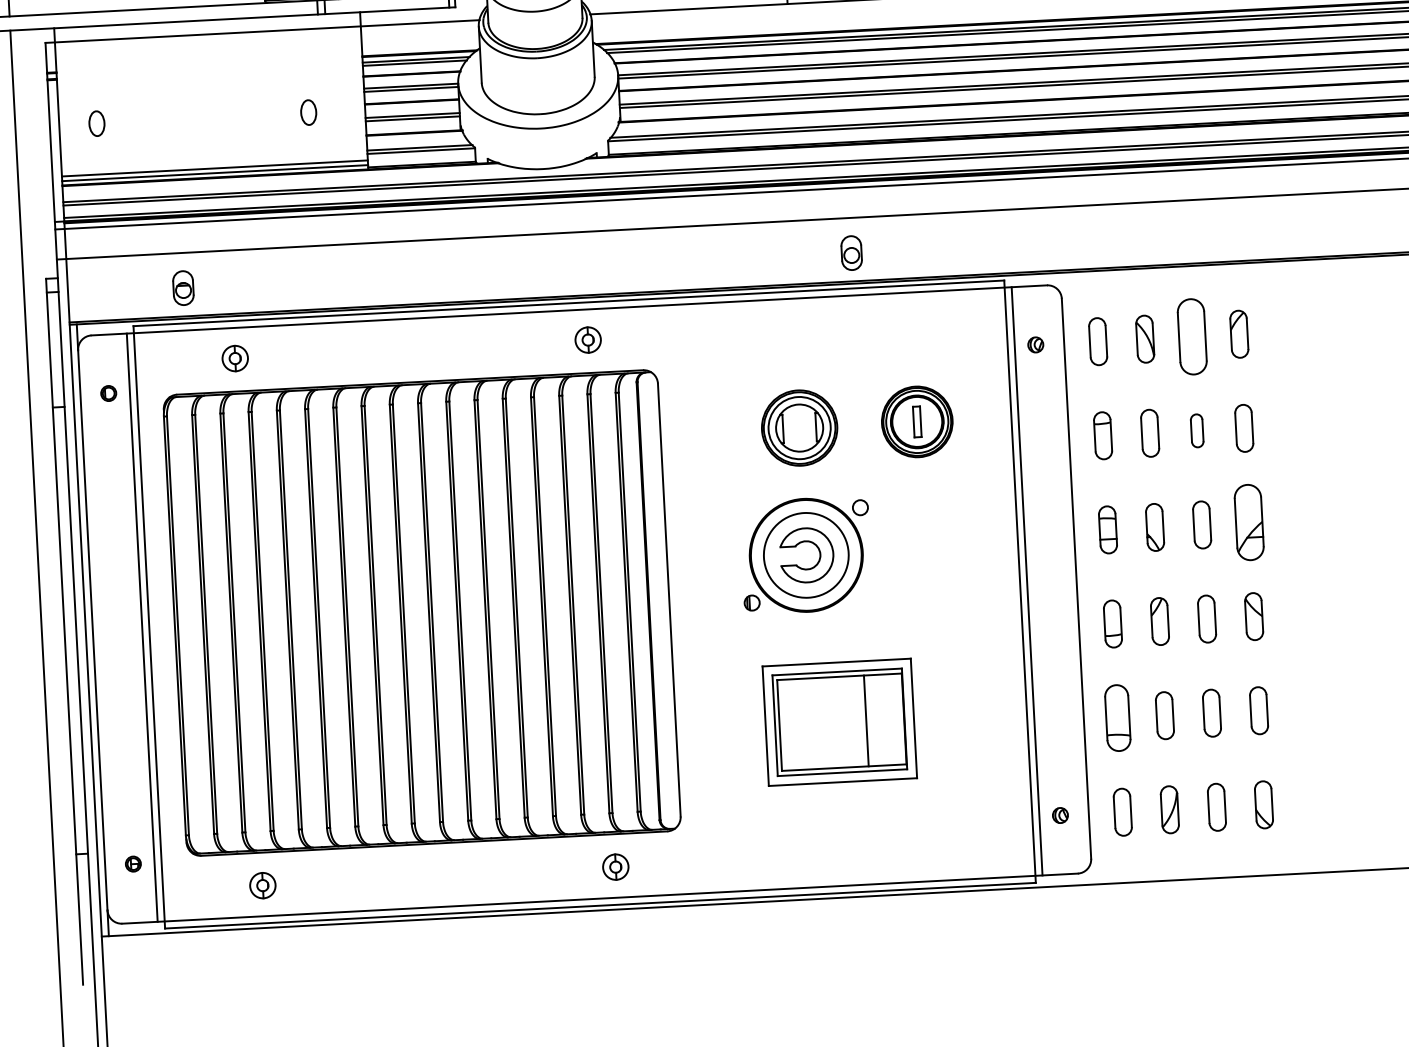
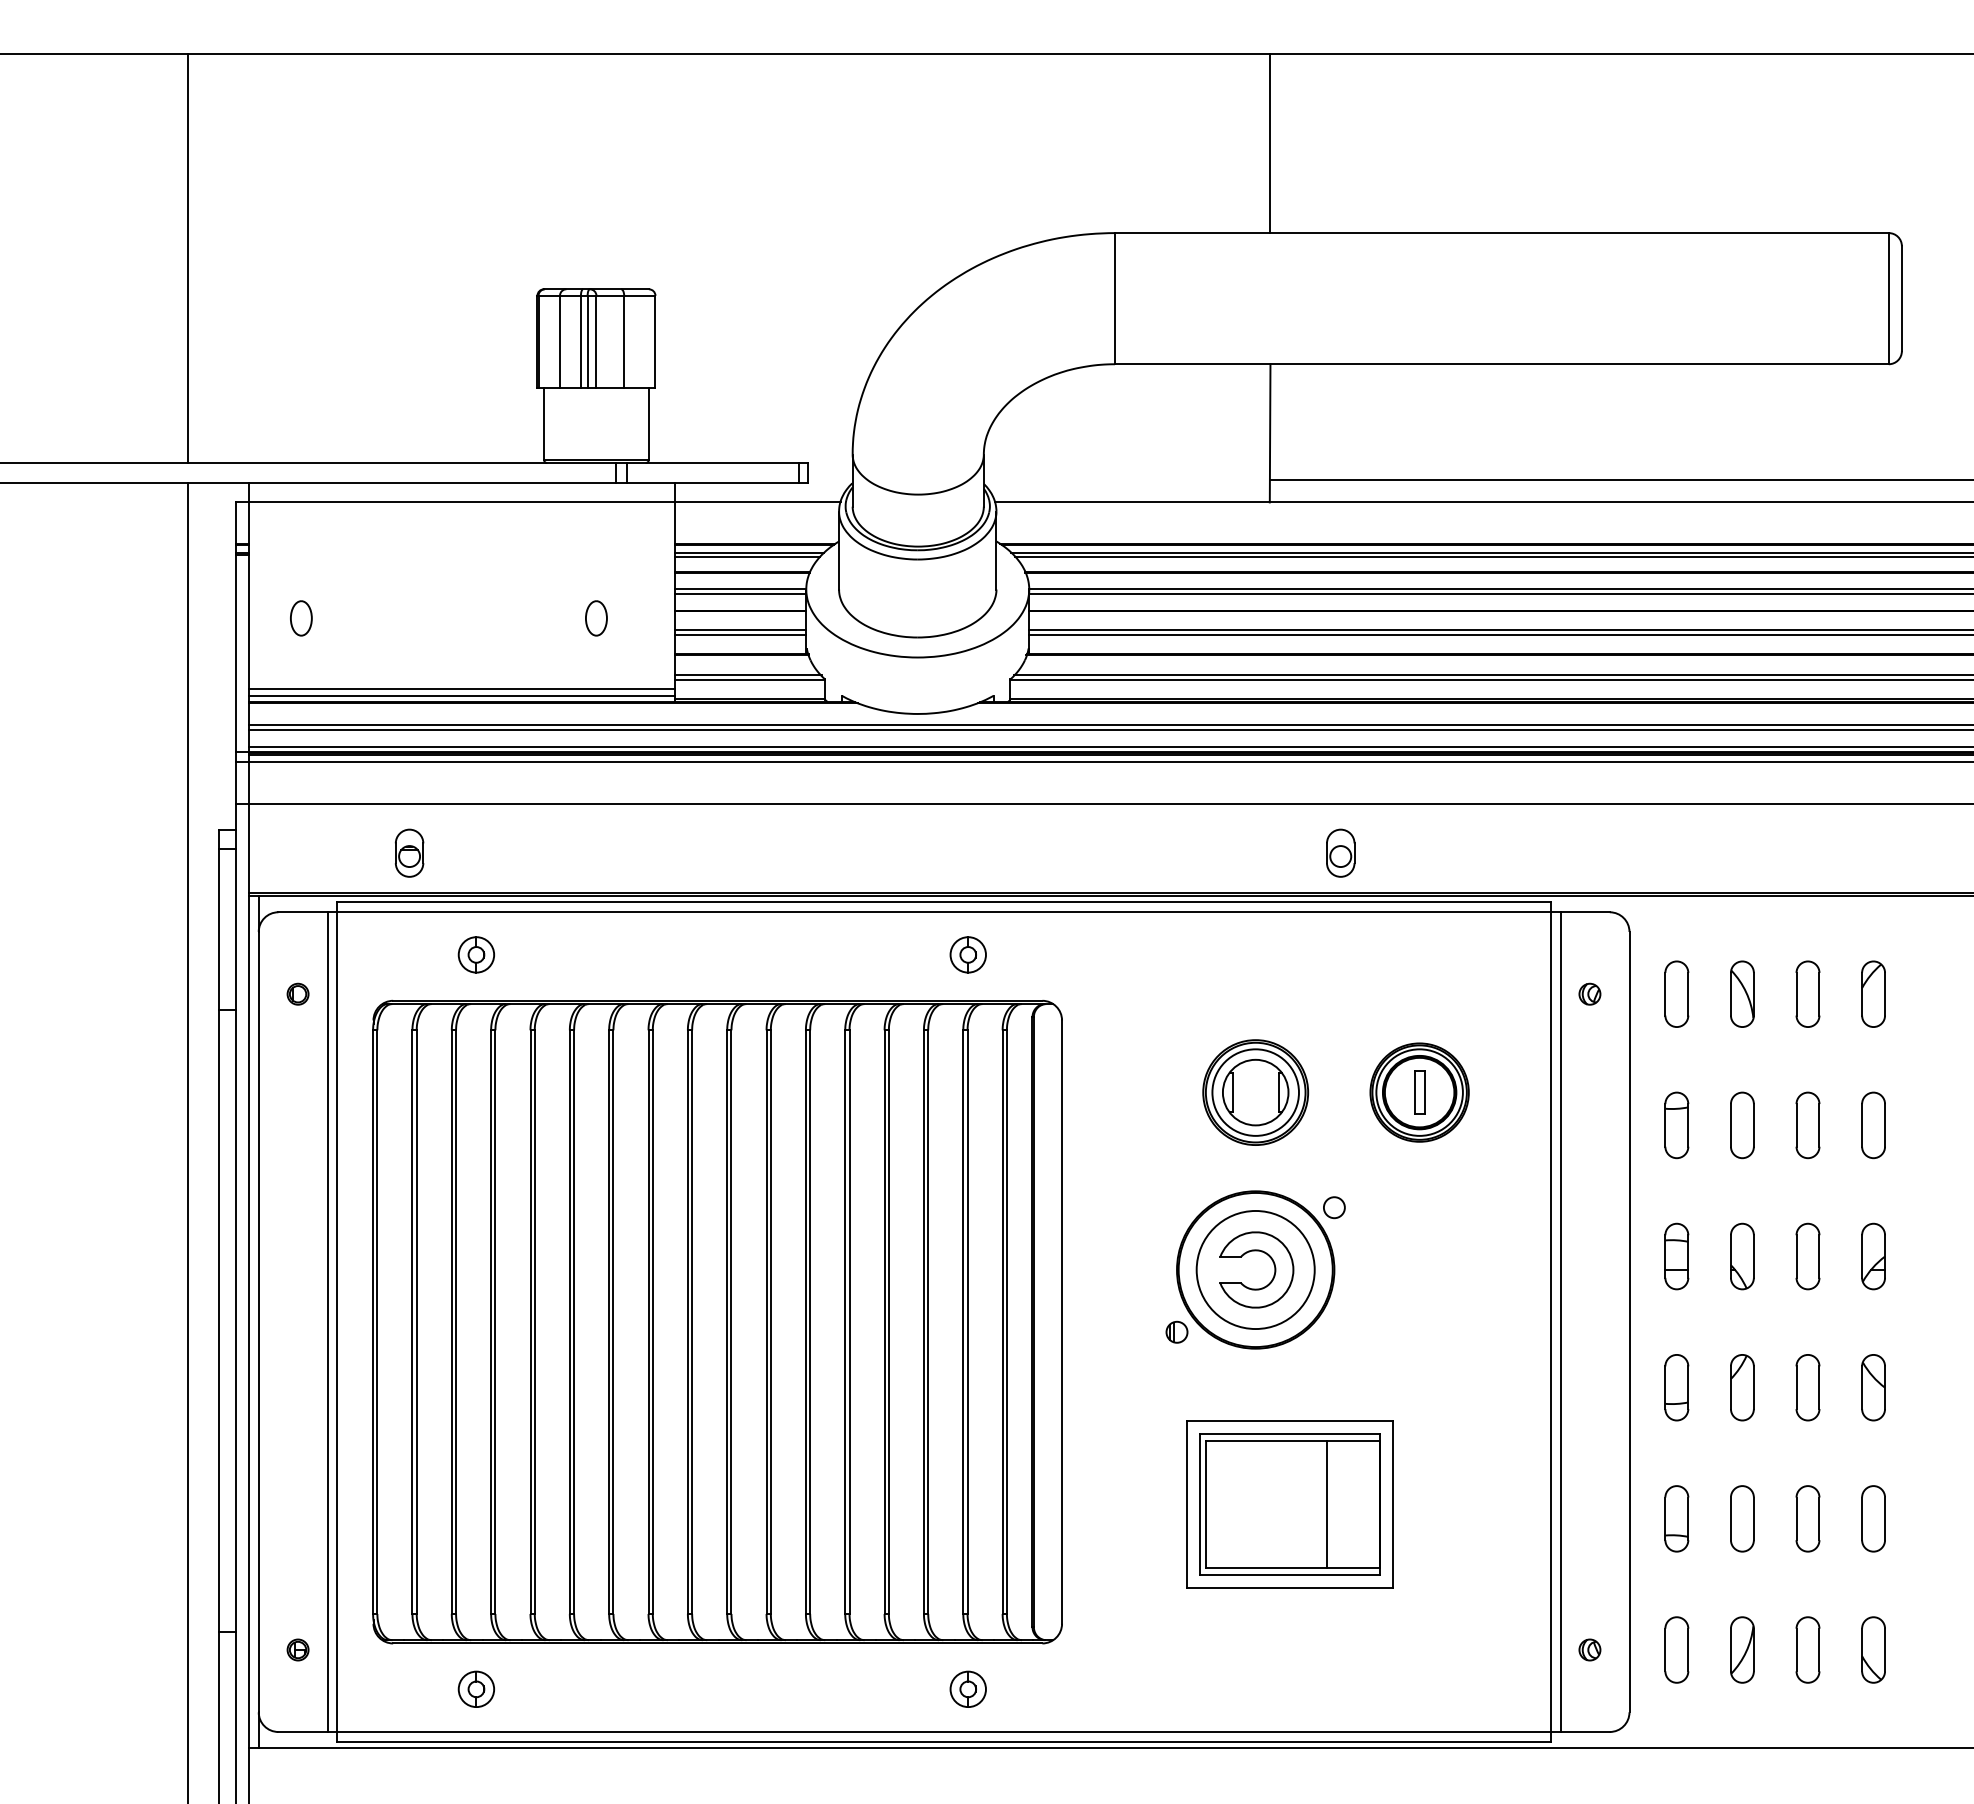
part: (1191, 336) -> (1807, 993), size x0.62
part: (1196, 430) -> (1807, 1125), size x1.43
part: (1249, 522) -> (1873, 1256), size x0.62
part: (1117, 717) -> (1676, 1518), size x0.71

